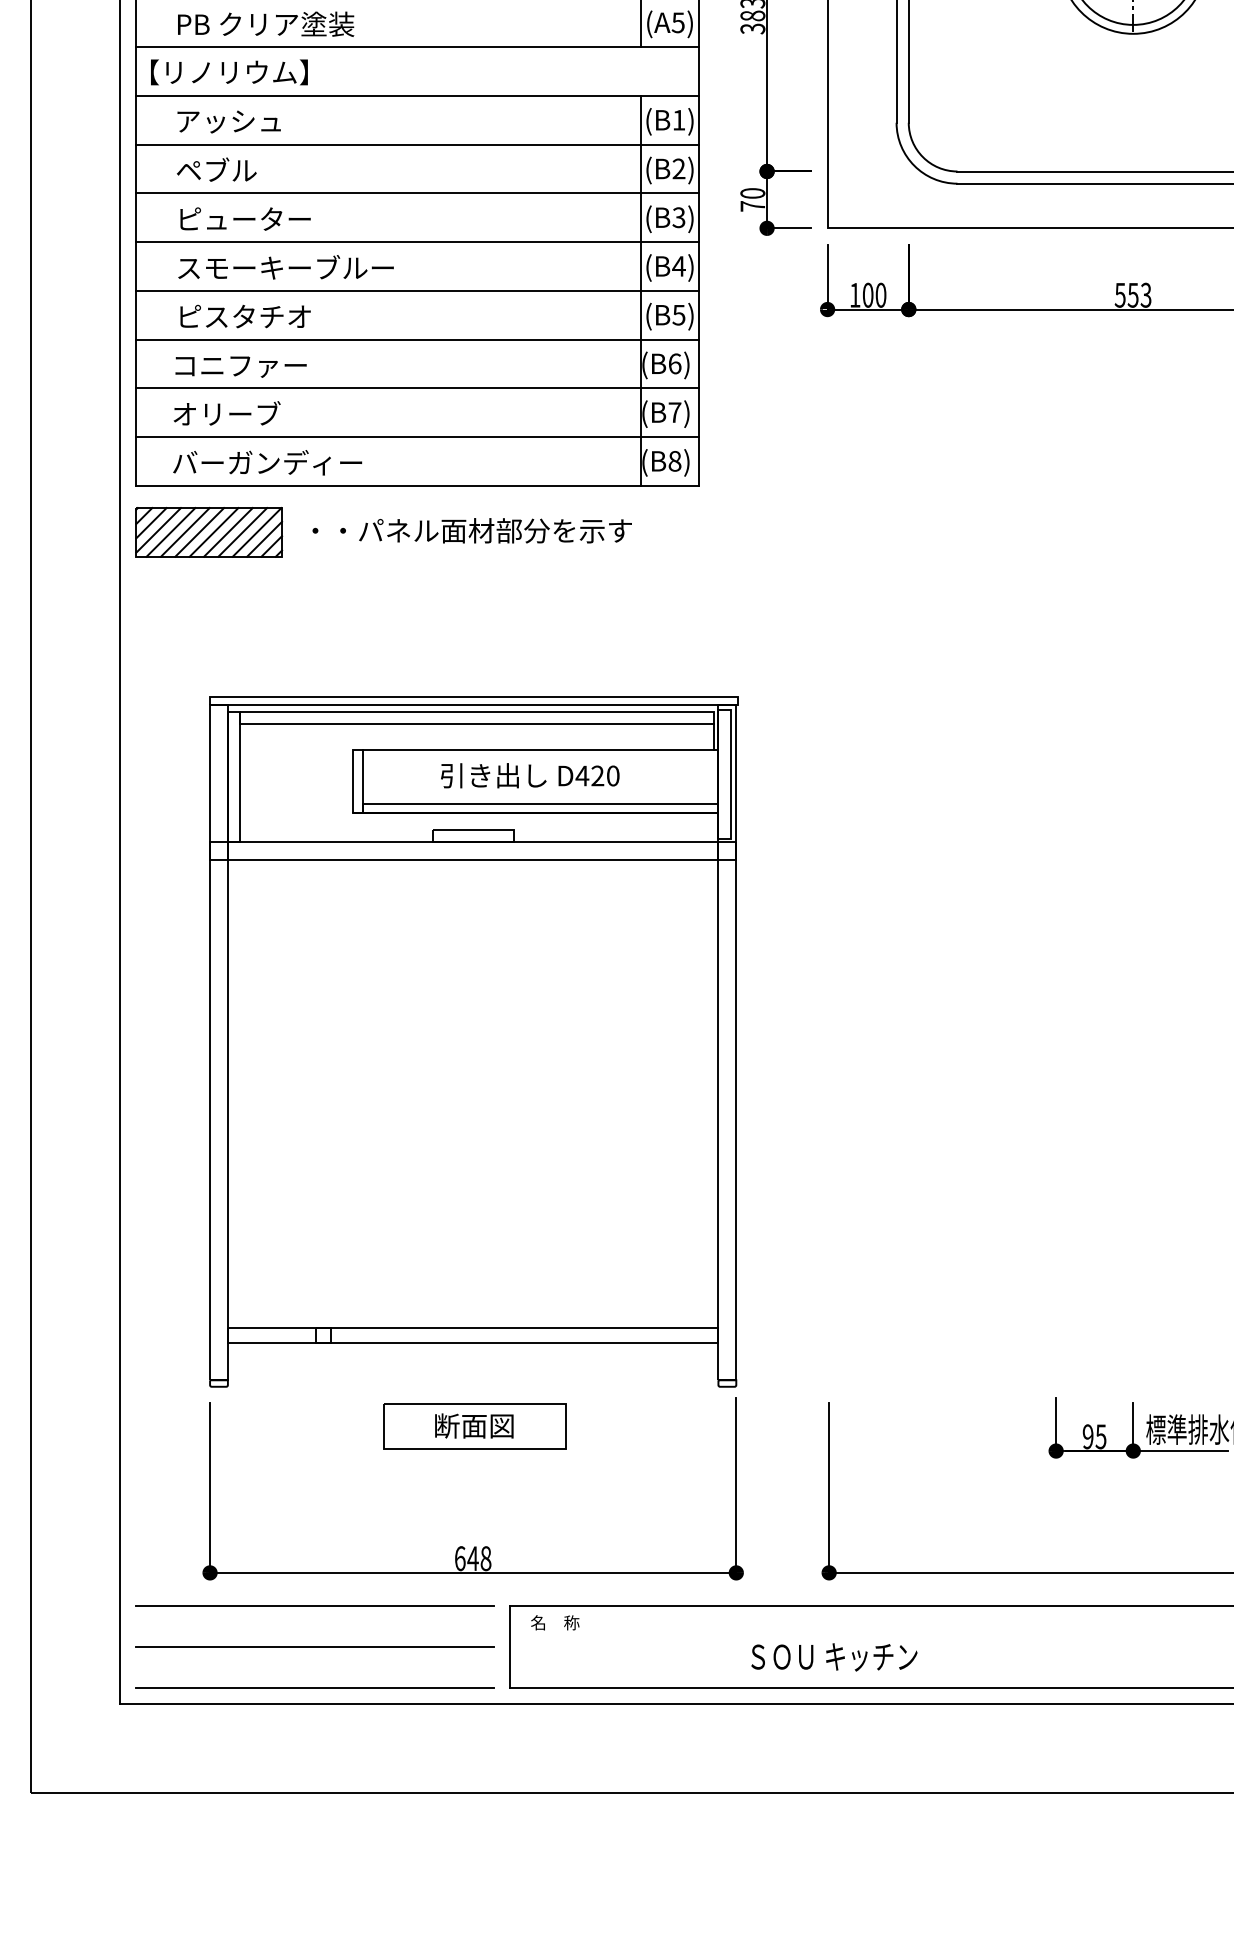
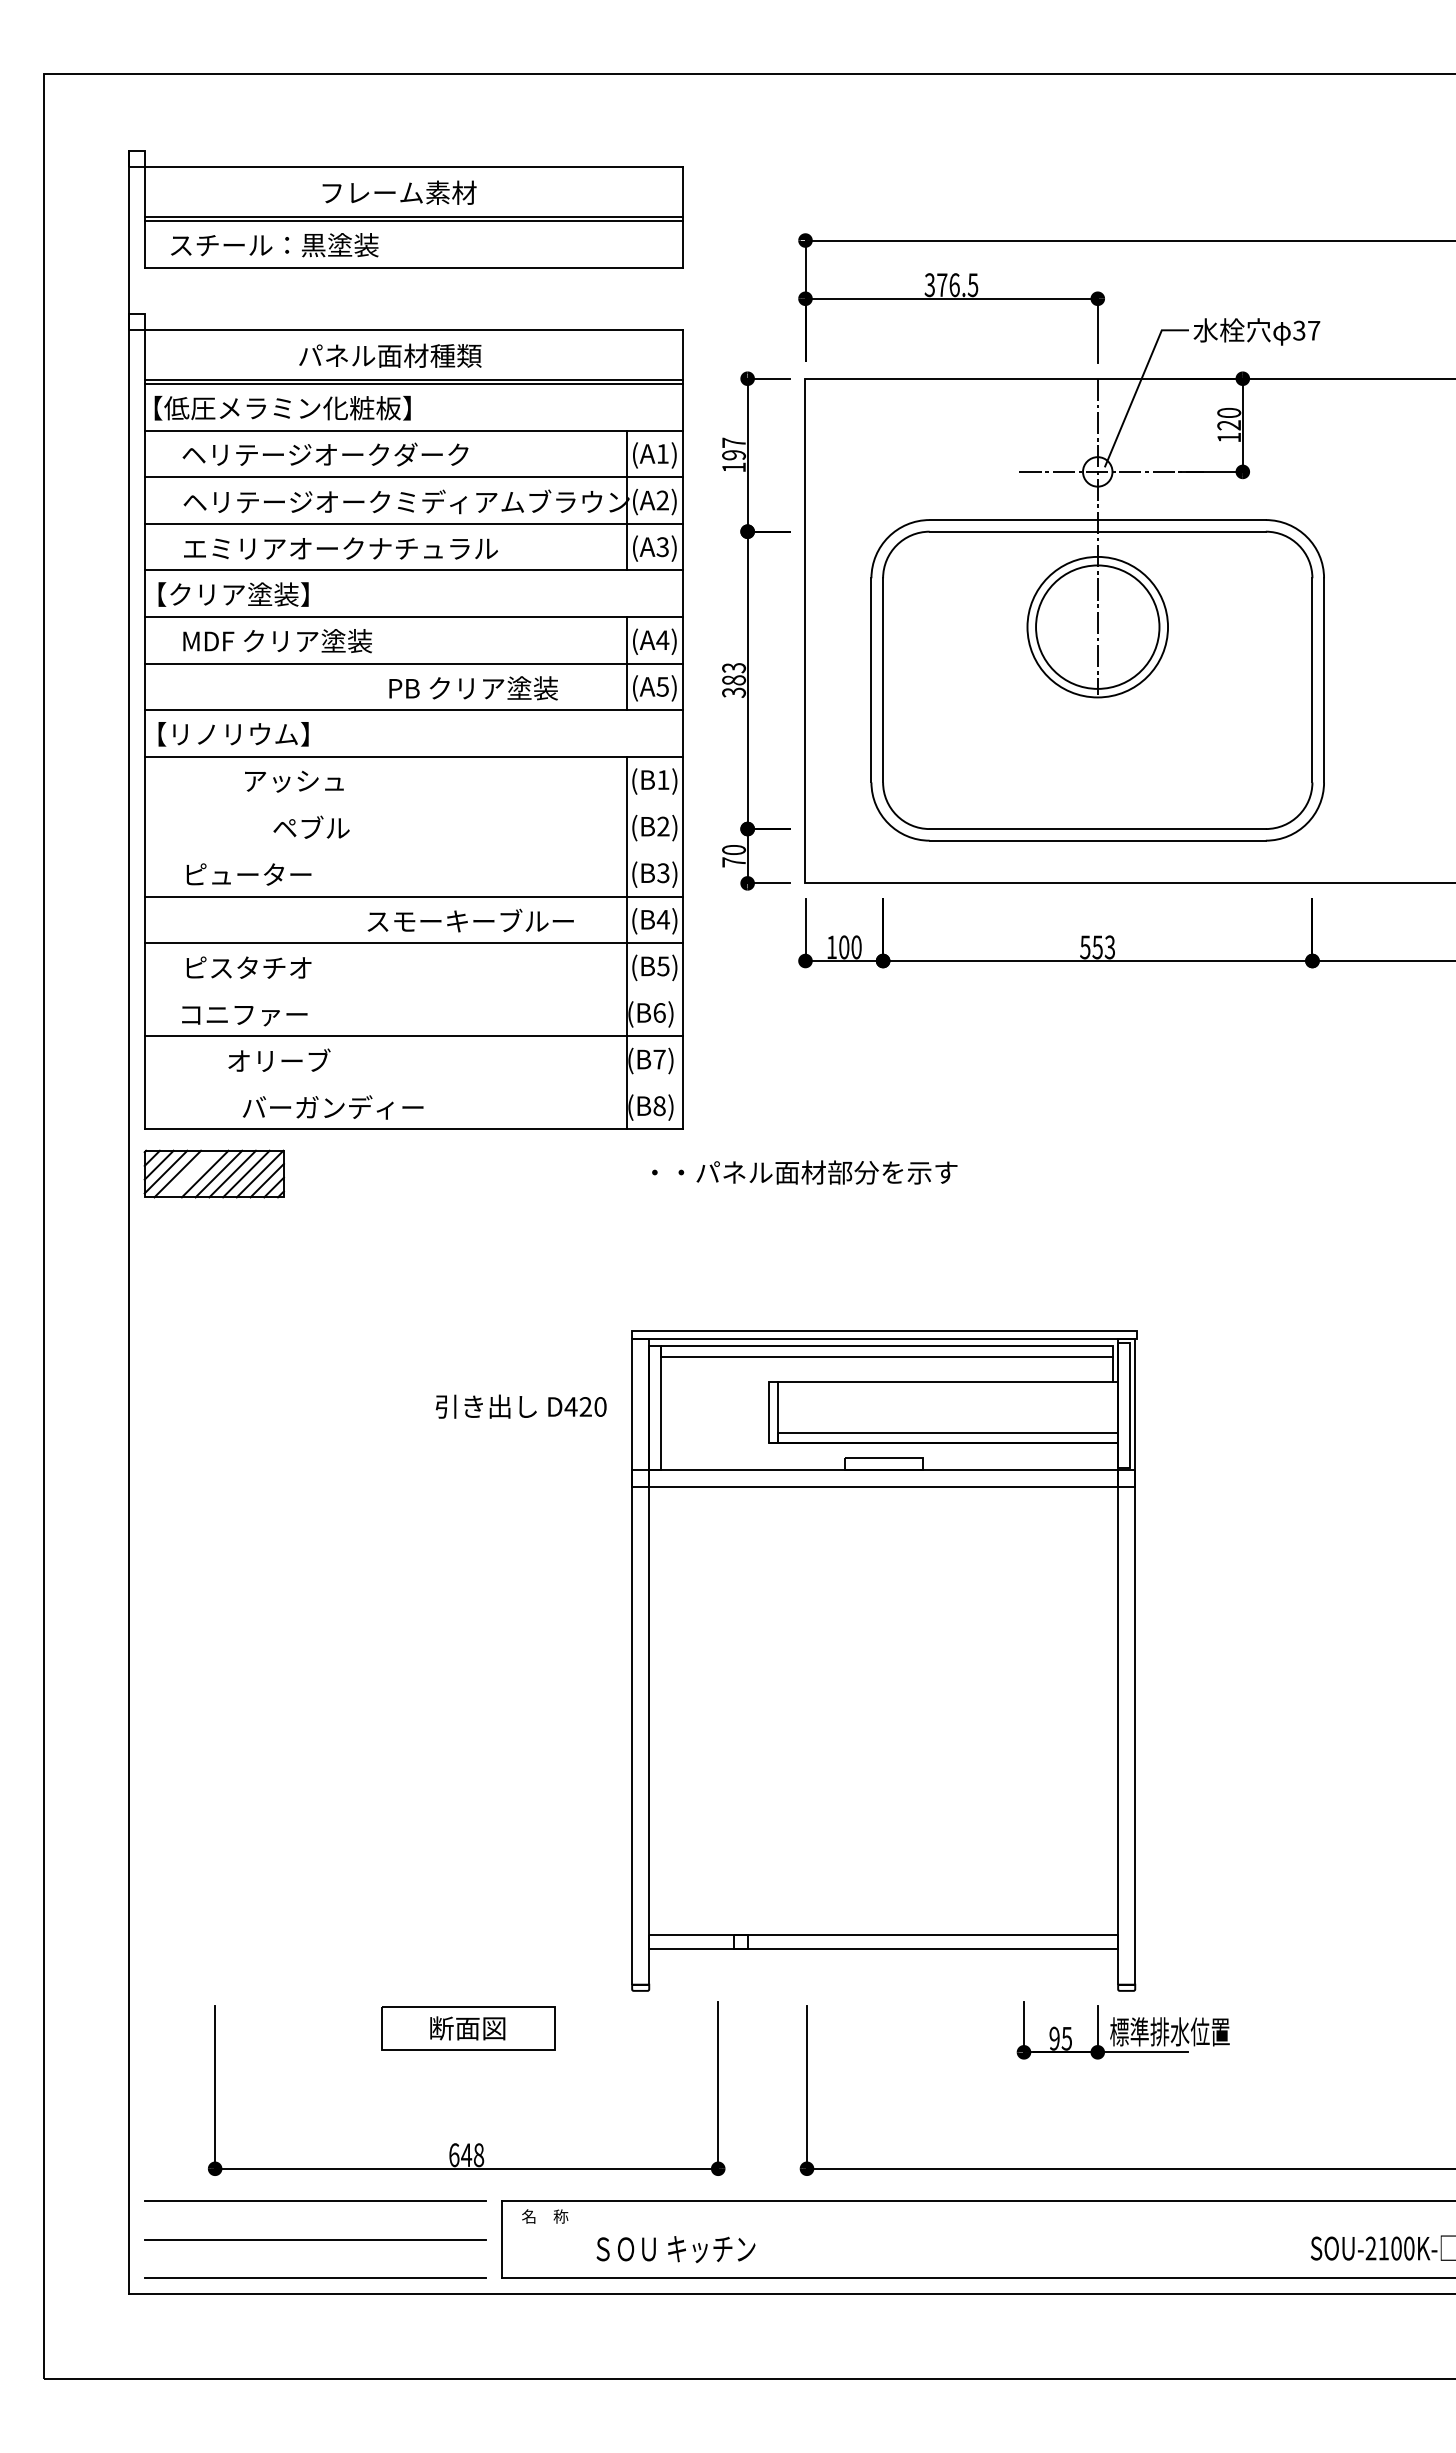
text: (265, 24) -> (473, 688), moved
text: (229, 121) -> (294, 781), moved
line: (417, 144) -> (413, 803), removed
text: (216, 168) -> (311, 826), moved
line: (417, 192) -> (413, 849), removed
text: (285, 267) -> (470, 920), moved
line: (417, 339) -> (413, 989), removed
text: (227, 412) -> (279, 1059), moved
line: (417, 436) -> (413, 1082), removed
text: (266, 462) -> (332, 1107), moved
text: (471, 530) -> (804, 1172), moved
line: (185, 531) -> (191, 1173), removed
part: (474, 1041) -> (884, 1660), moved
text: (833, 1657) -> (675, 2249), moved

